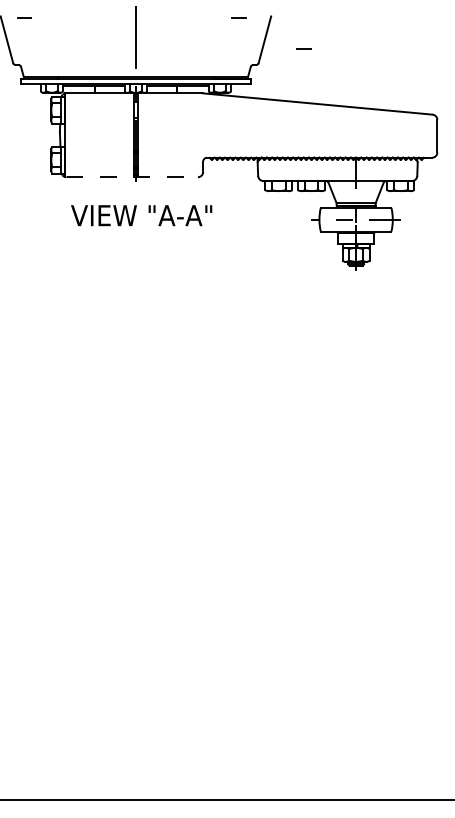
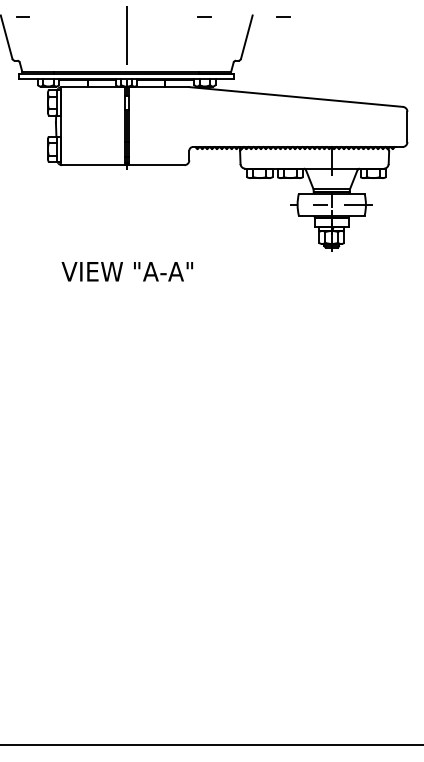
line: (238, 17) -> (204, 16), moved
line: (303, 48) -> (282, 16), moved
line: (132, 177) -> (123, 165), dashed -> solid
text: (141, 215) -> (127, 271), moved

